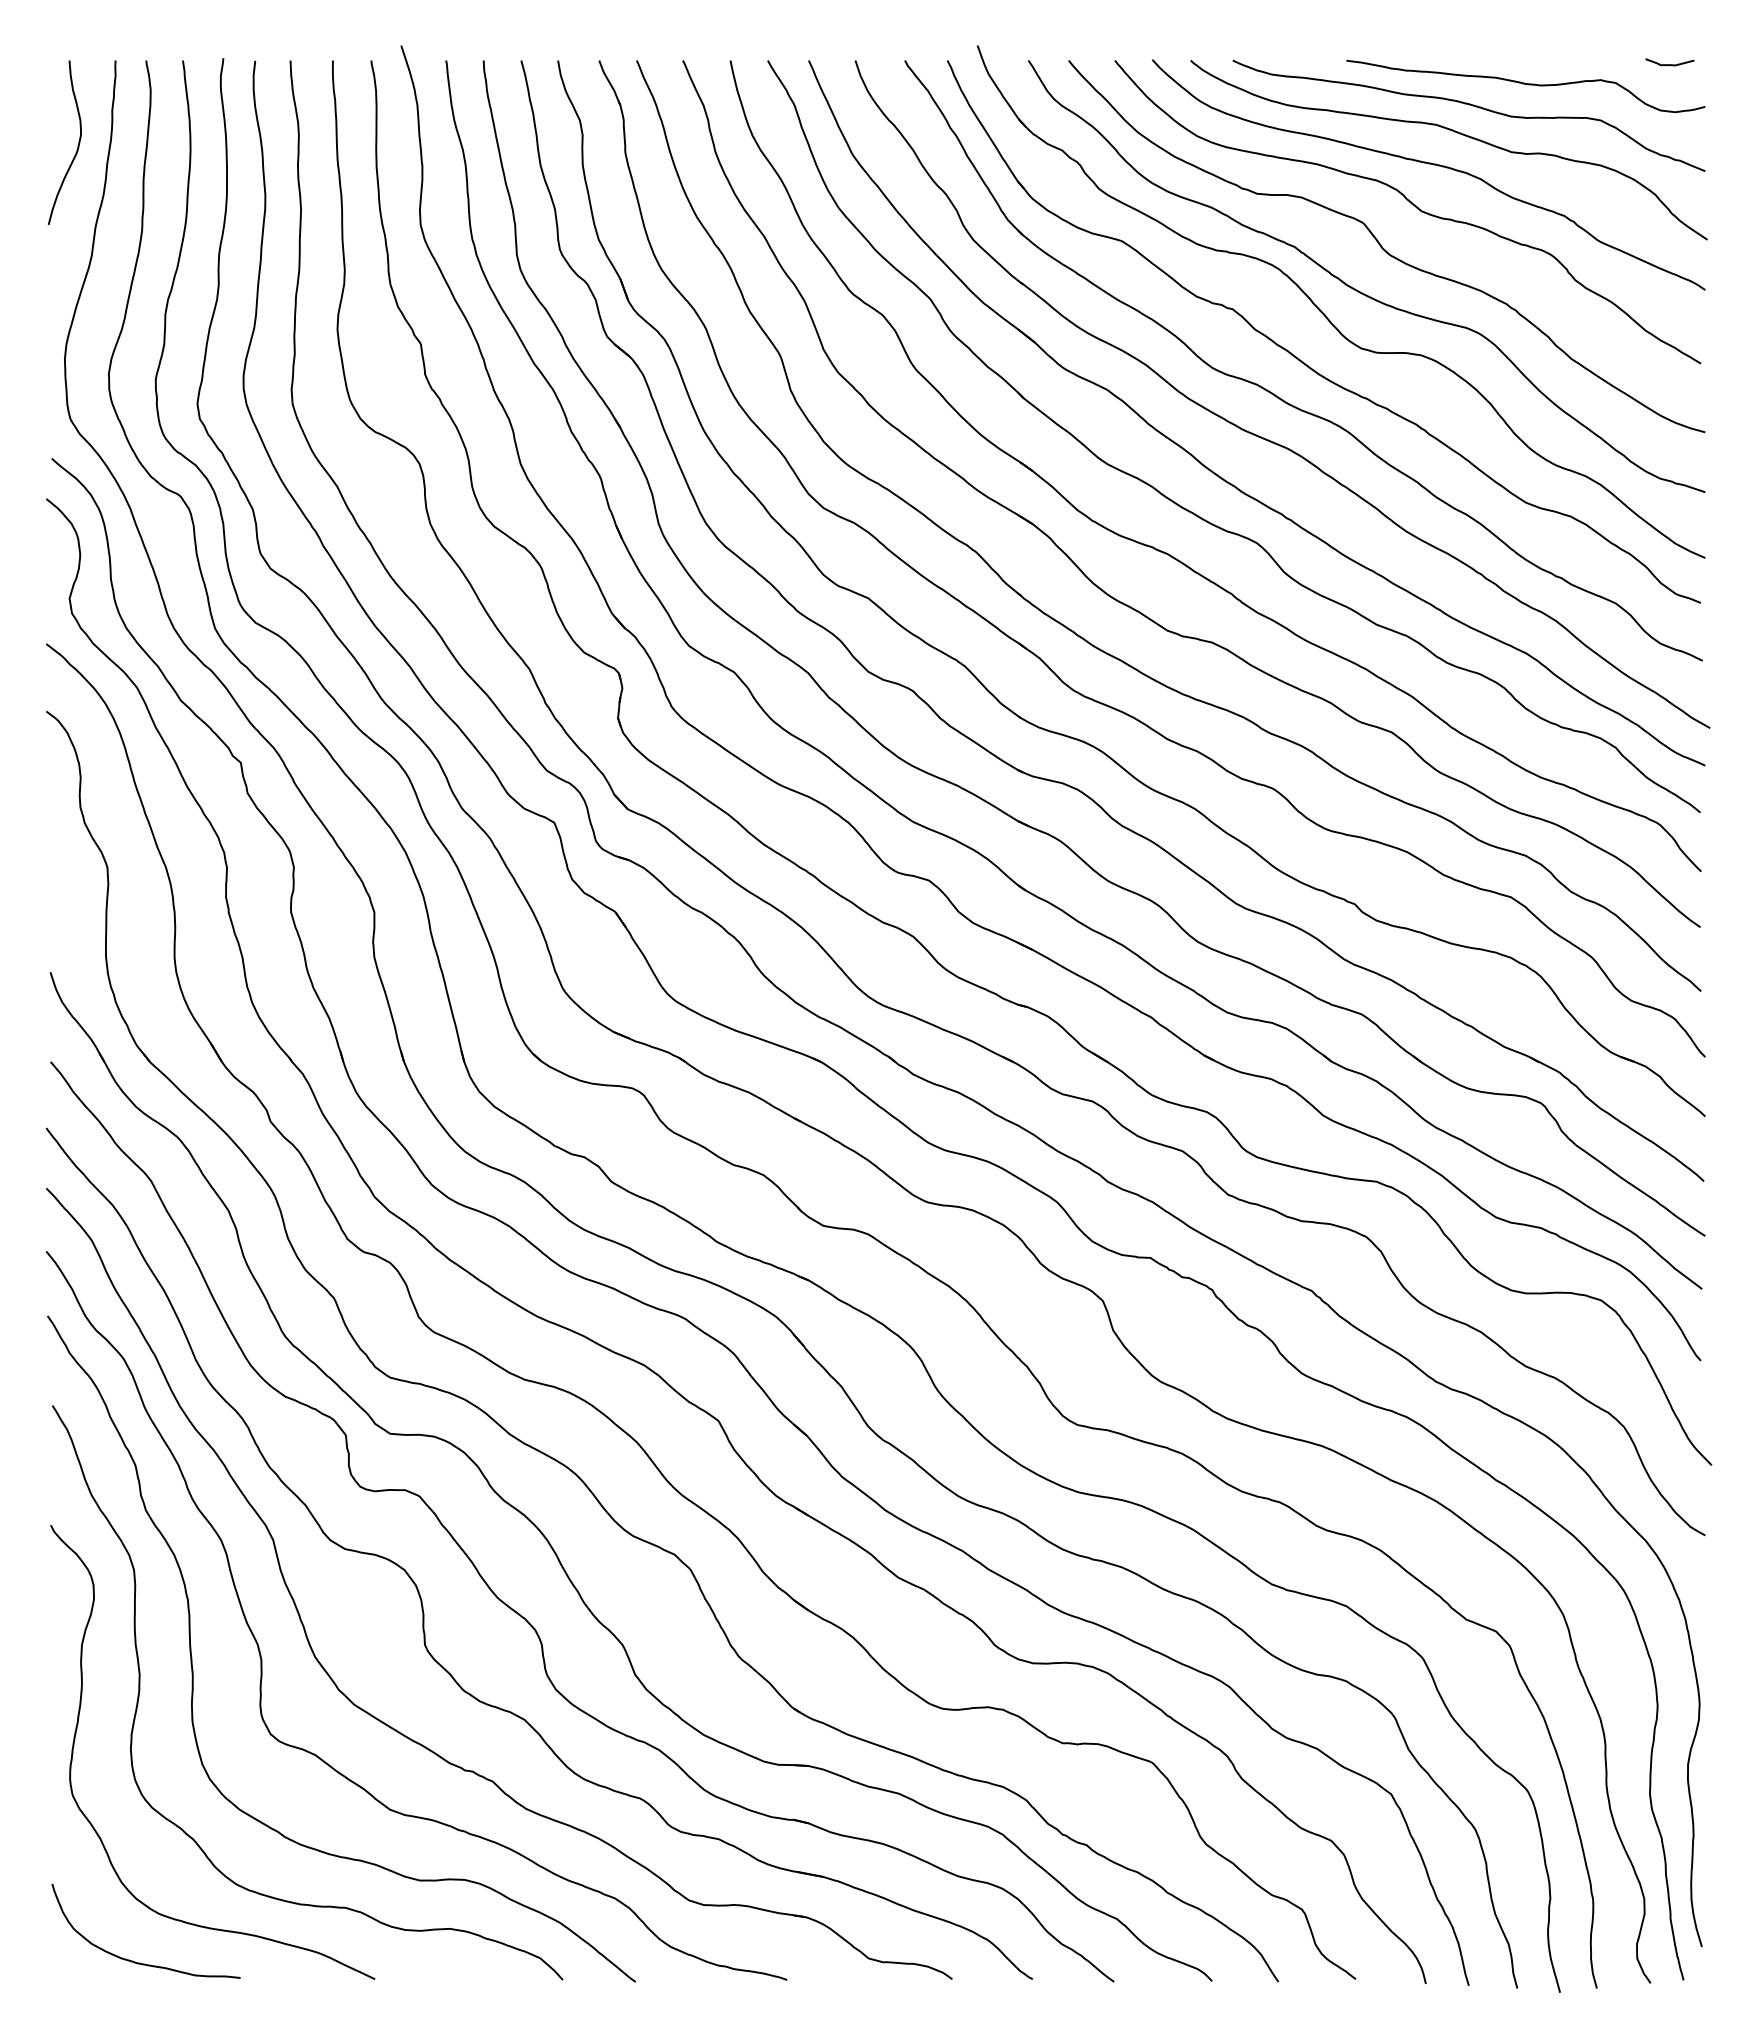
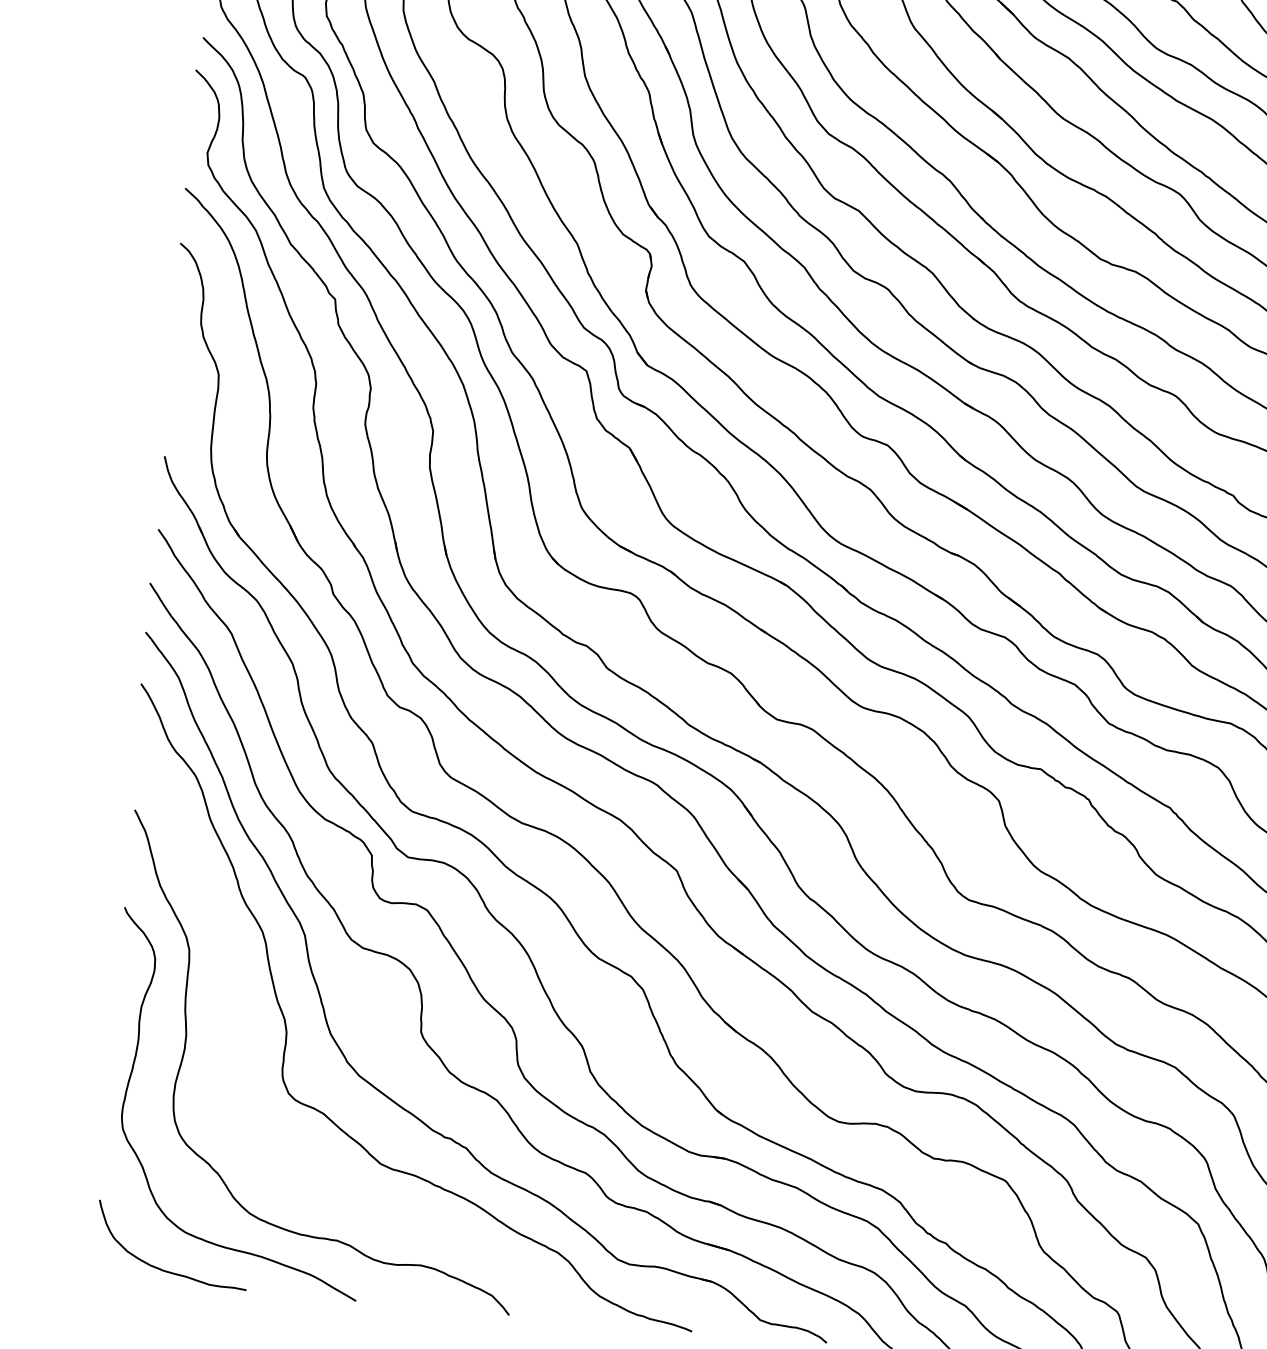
curve: (192, 1657) -> (230, 1025), removed

